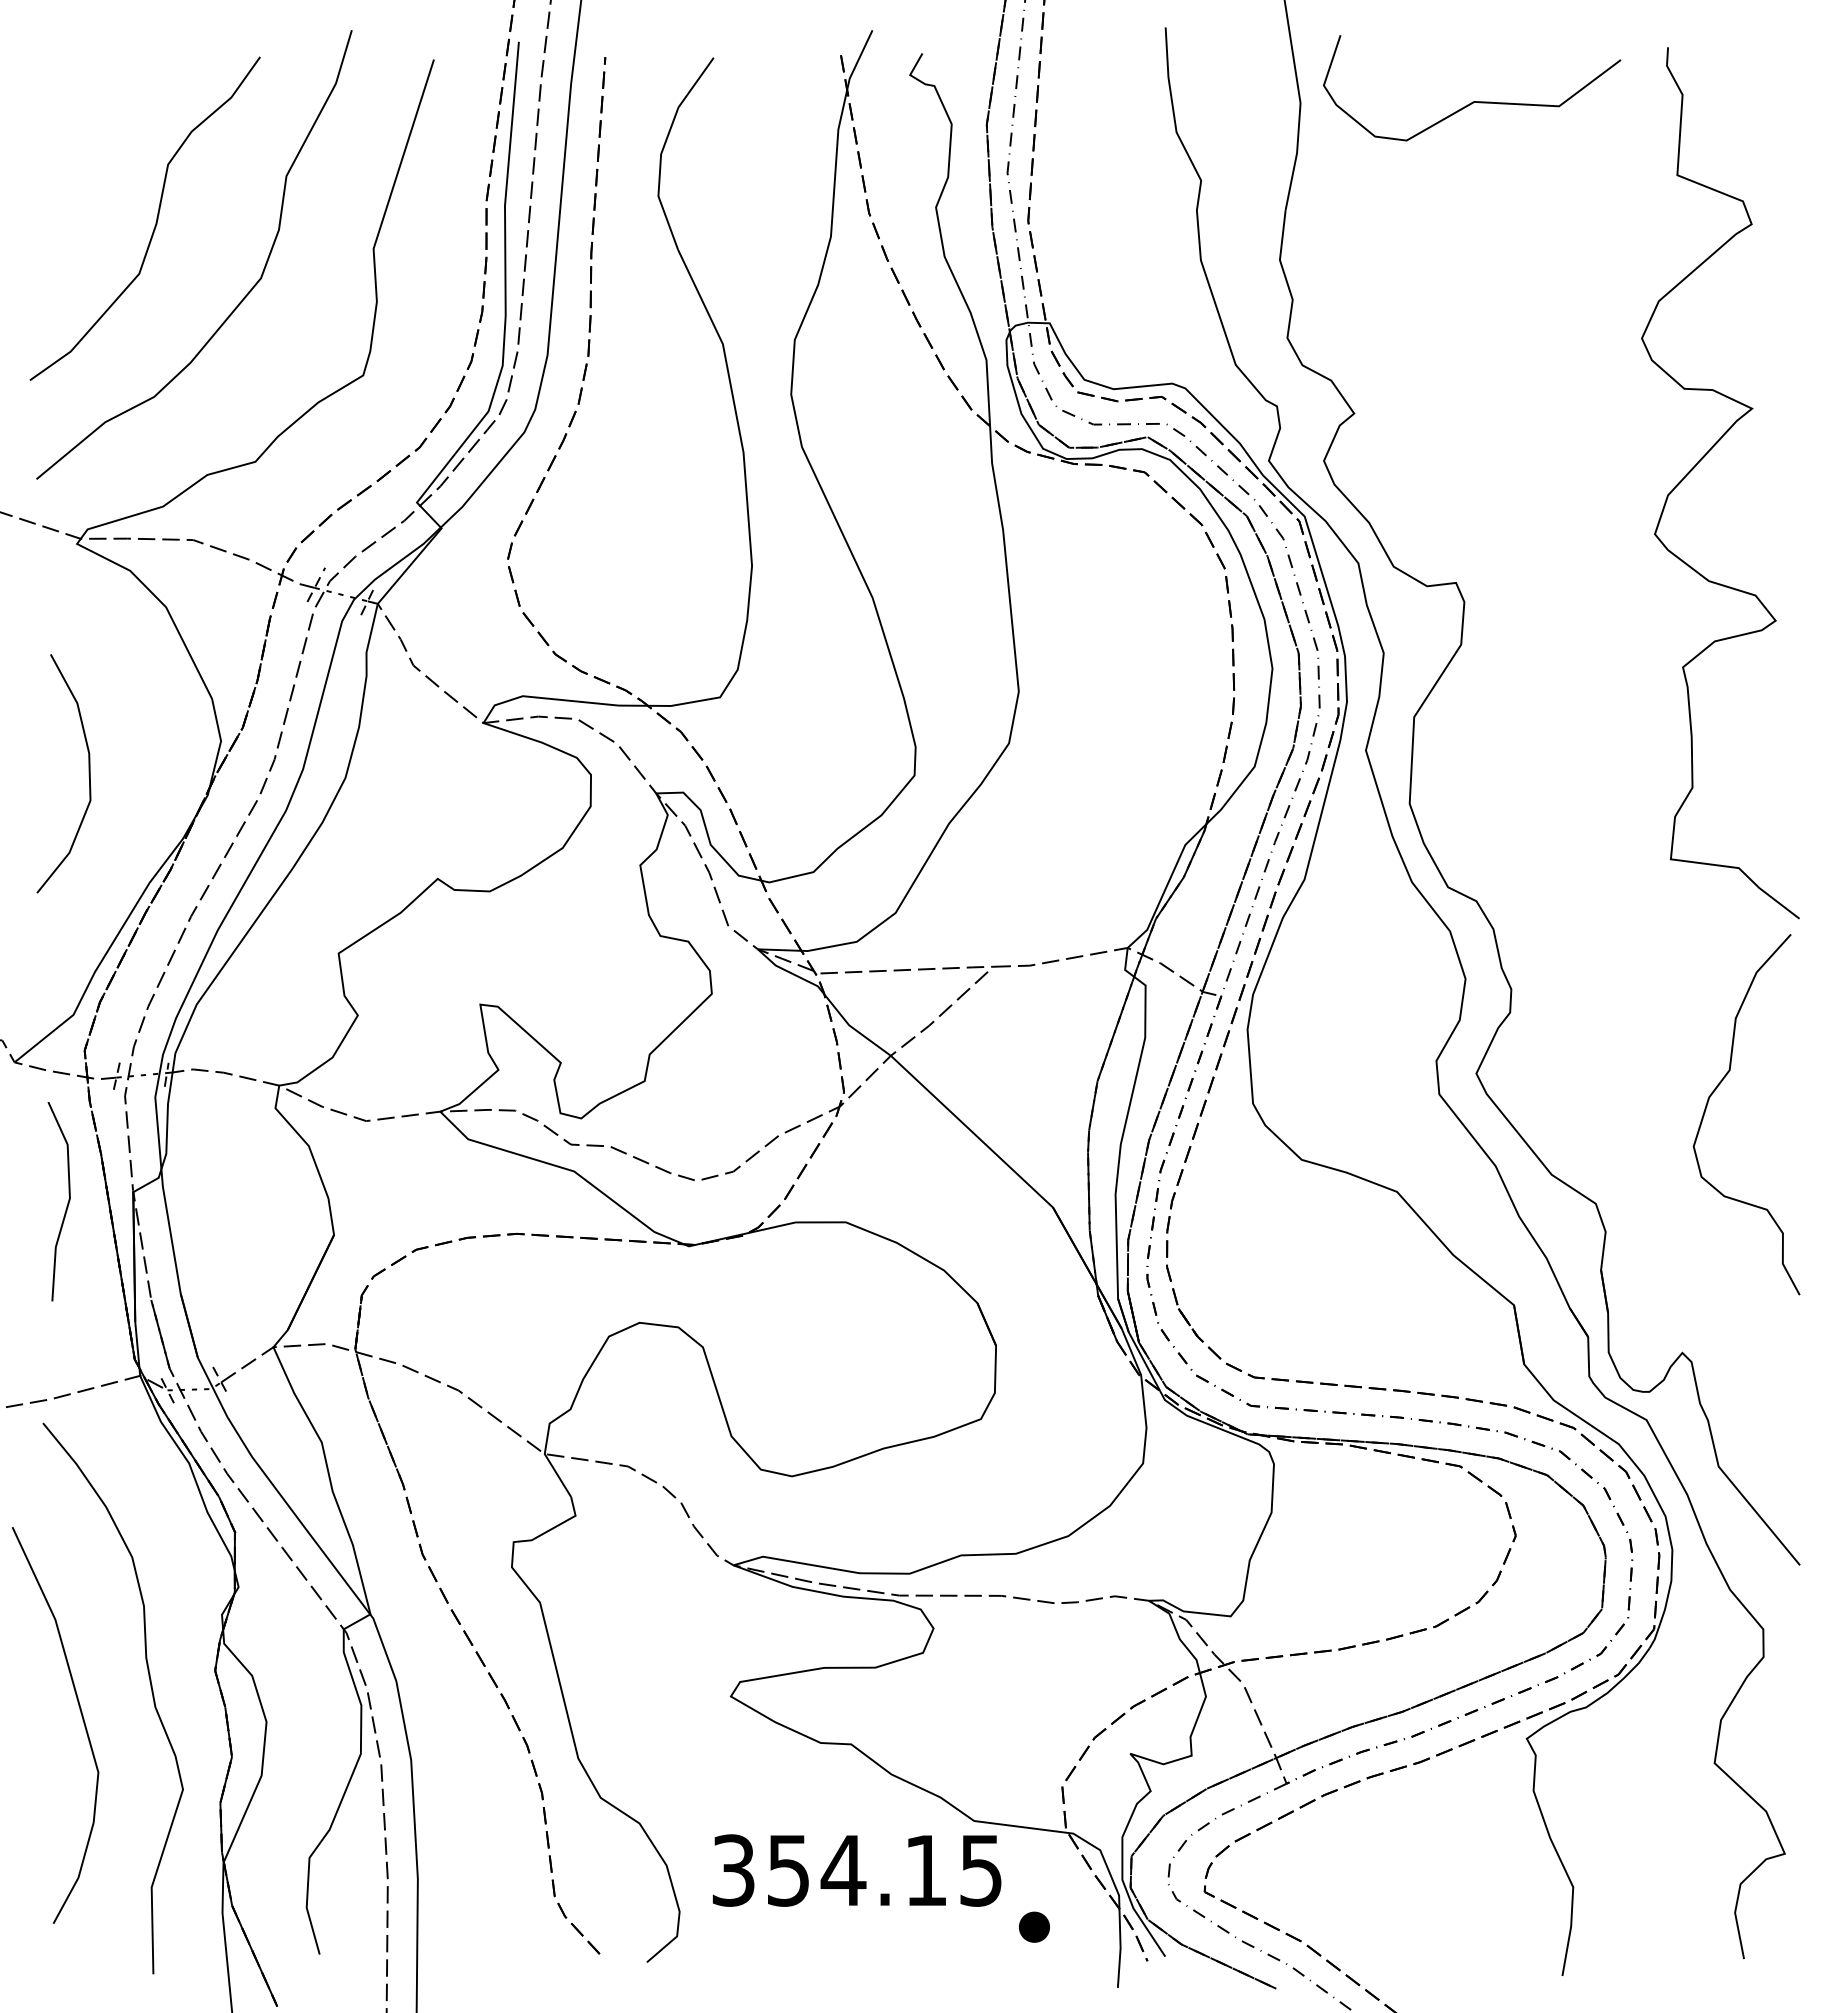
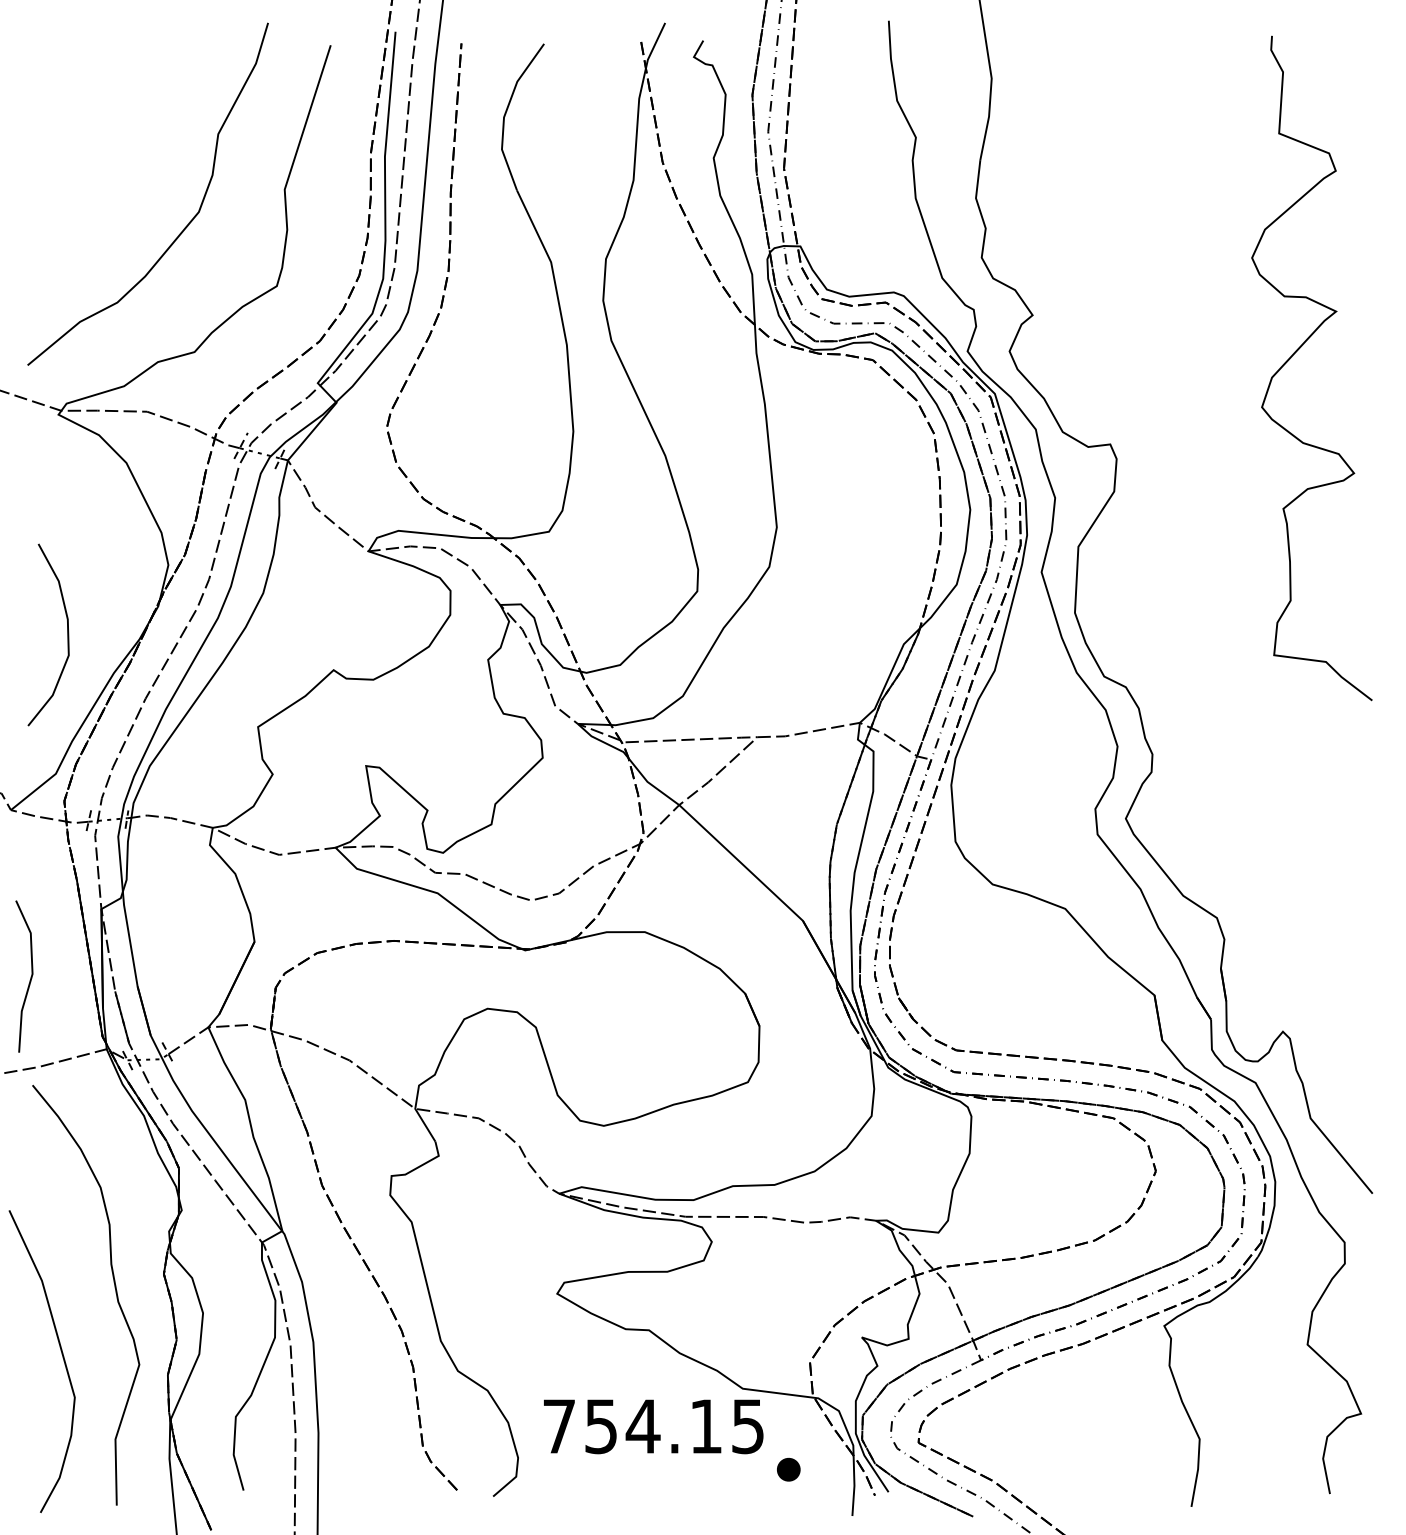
curve: (1472, 101) -> (1122, 77), removed
curve: (155, 222) -> (118, 169), removed
curve: (88, 773) -> (67, 634), moved
curve: (1714, 1092) -> (1307, 833), removed
line: (67, 1202) -> (30, 977), moved
curve: (82, 1720) -> (62, 1357), moved
text: (733, 1870) -> (559, 1426), 354.15 -> 754.15

